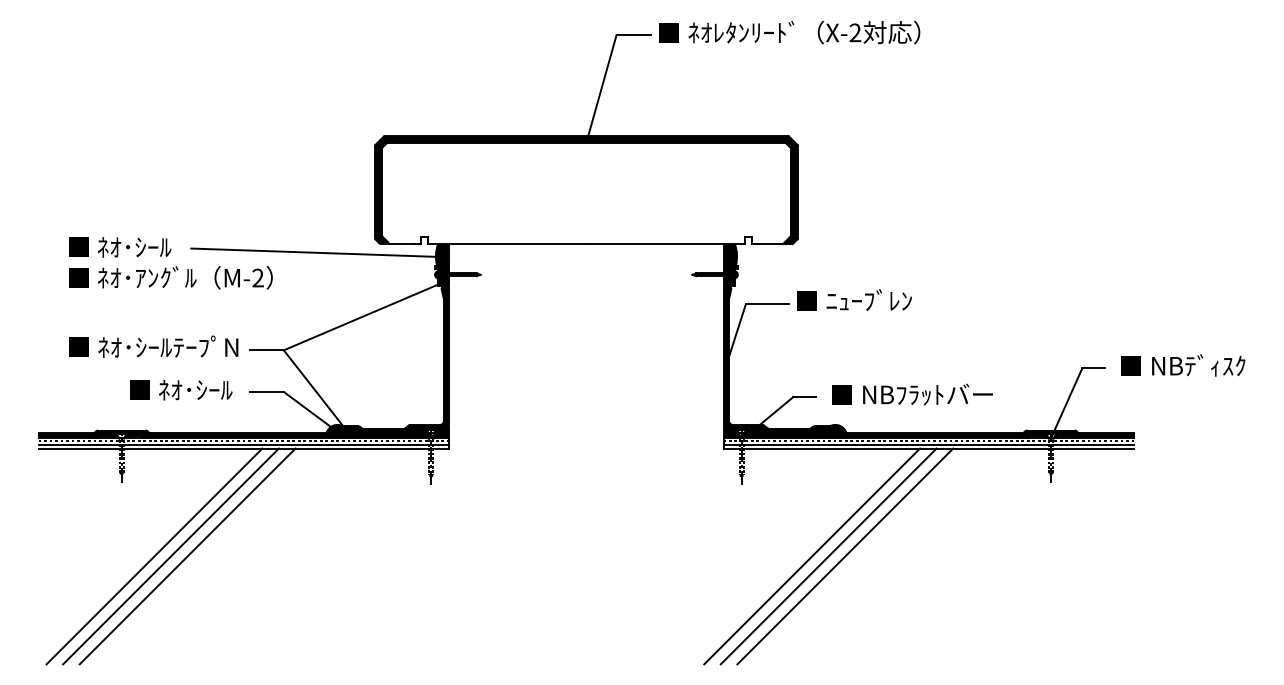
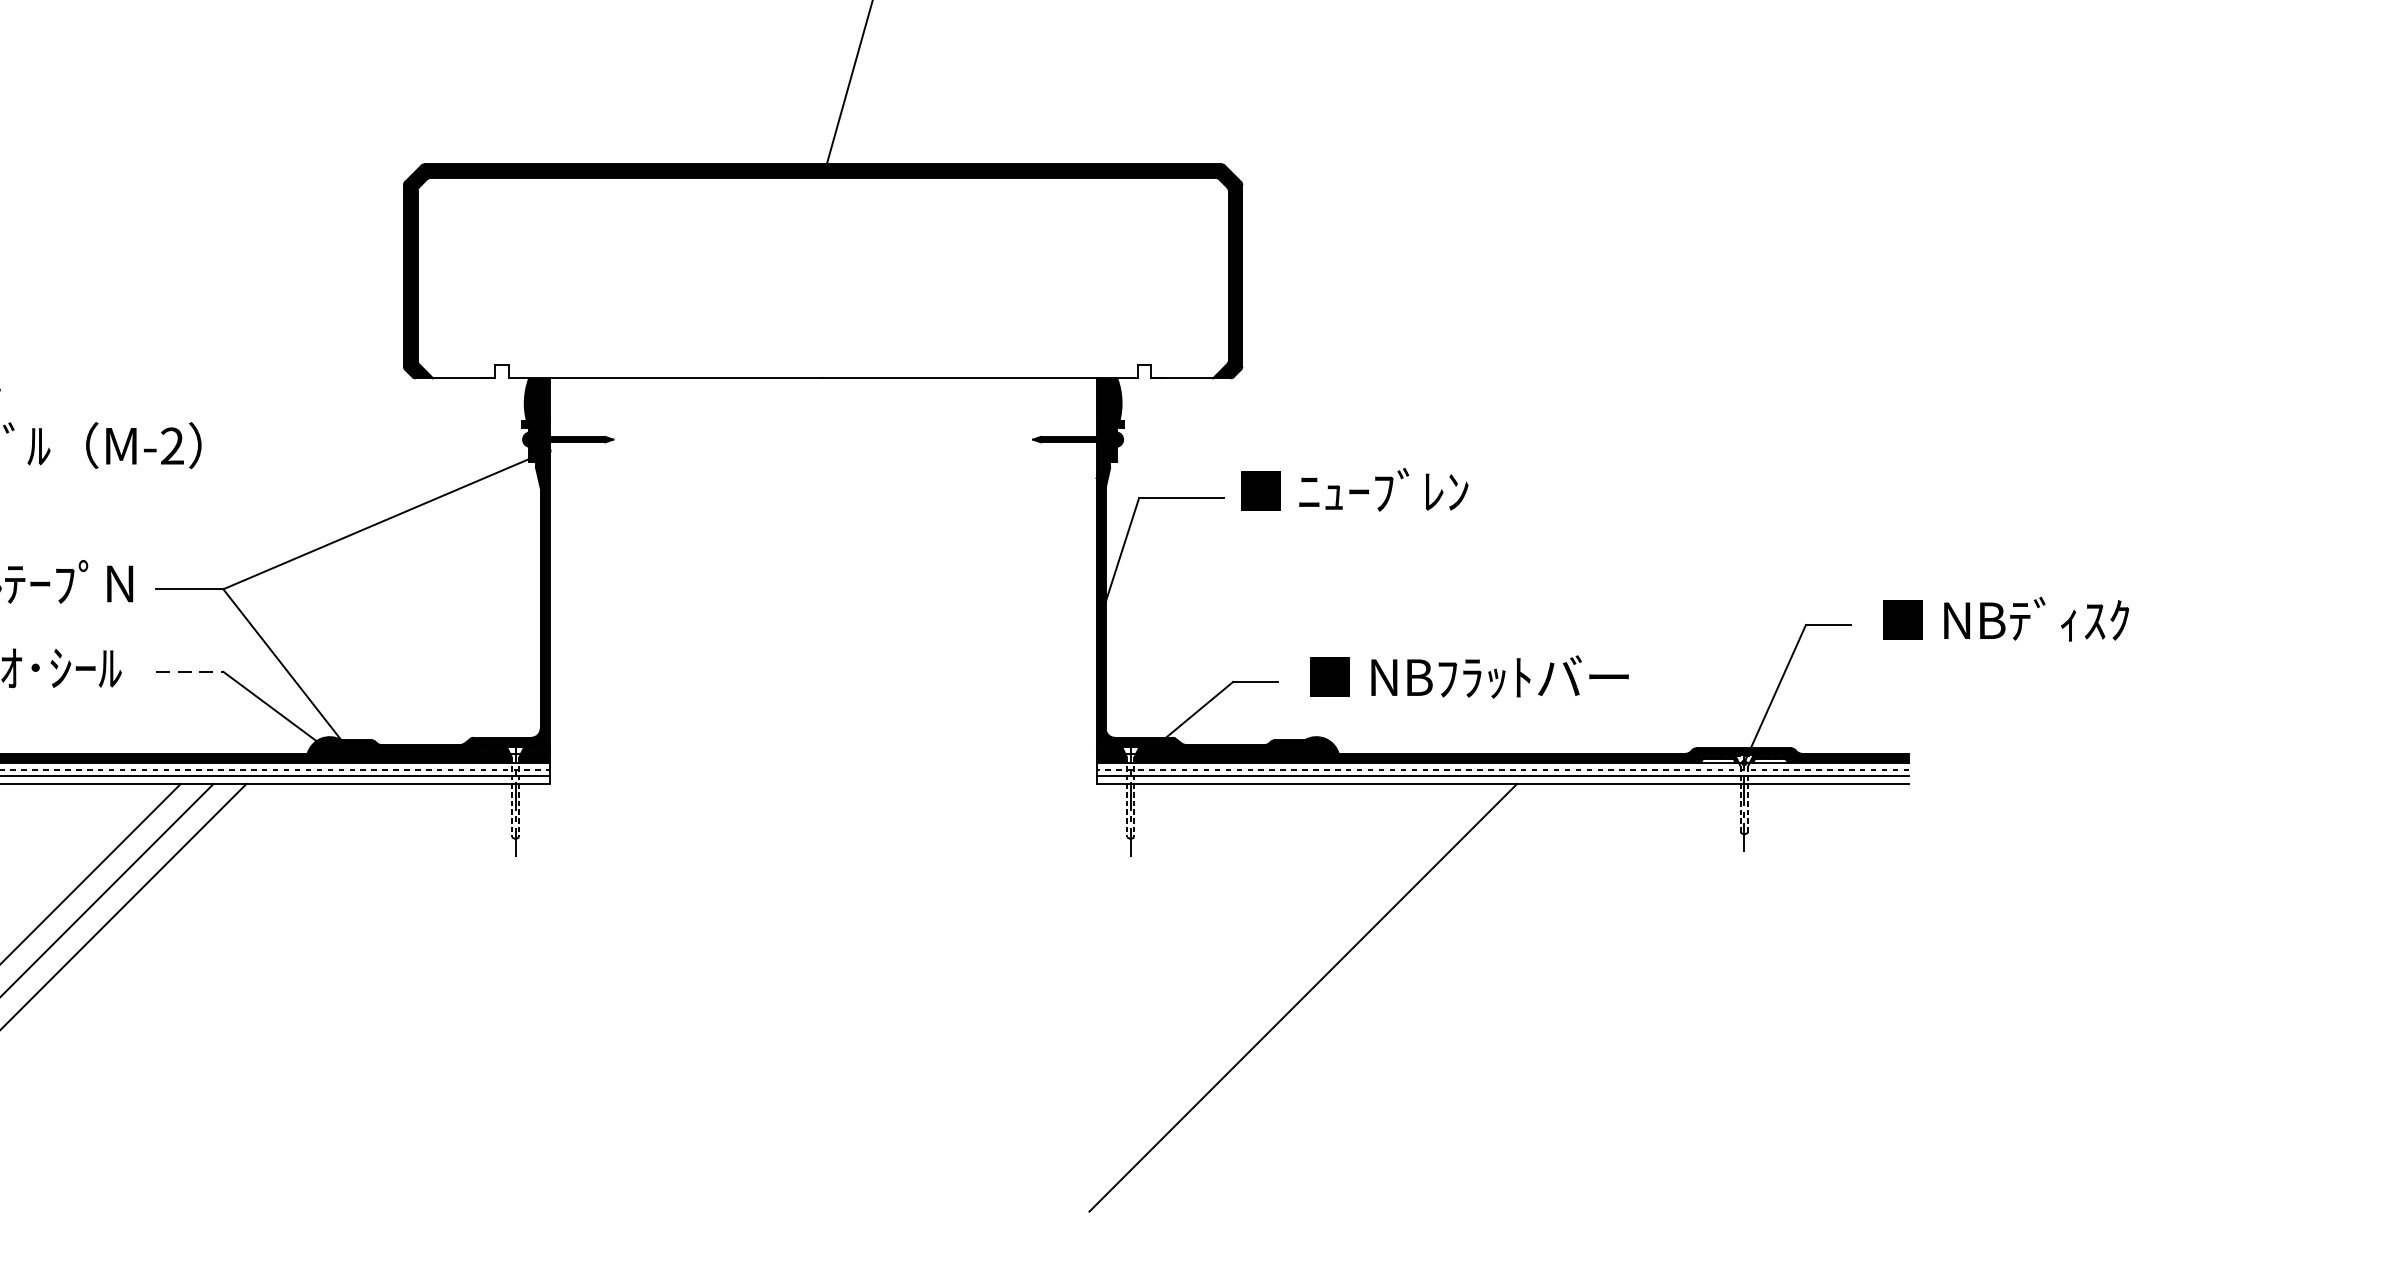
line: (315, 252) -> (286, 395), removed
line: (267, 391) -> (190, 670), solid -> dashed
line: (812, 556) -> (1271, 997), removed
line: (845, 556) -> (1336, 997), removed

